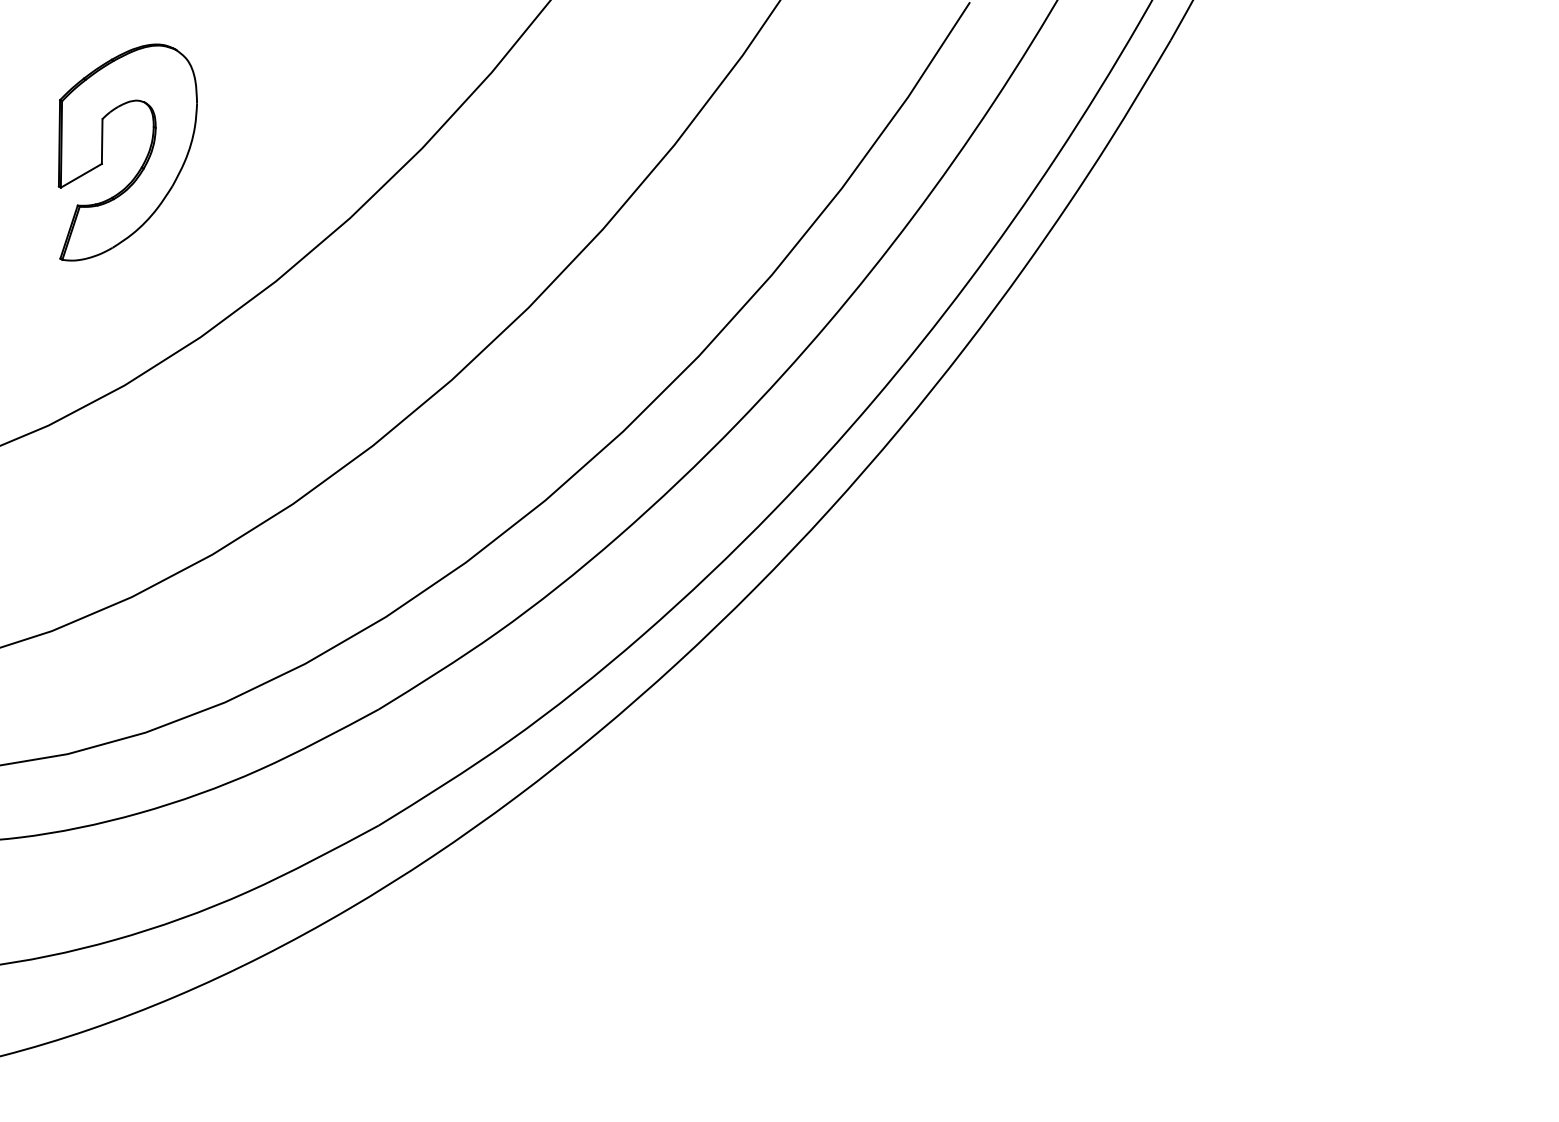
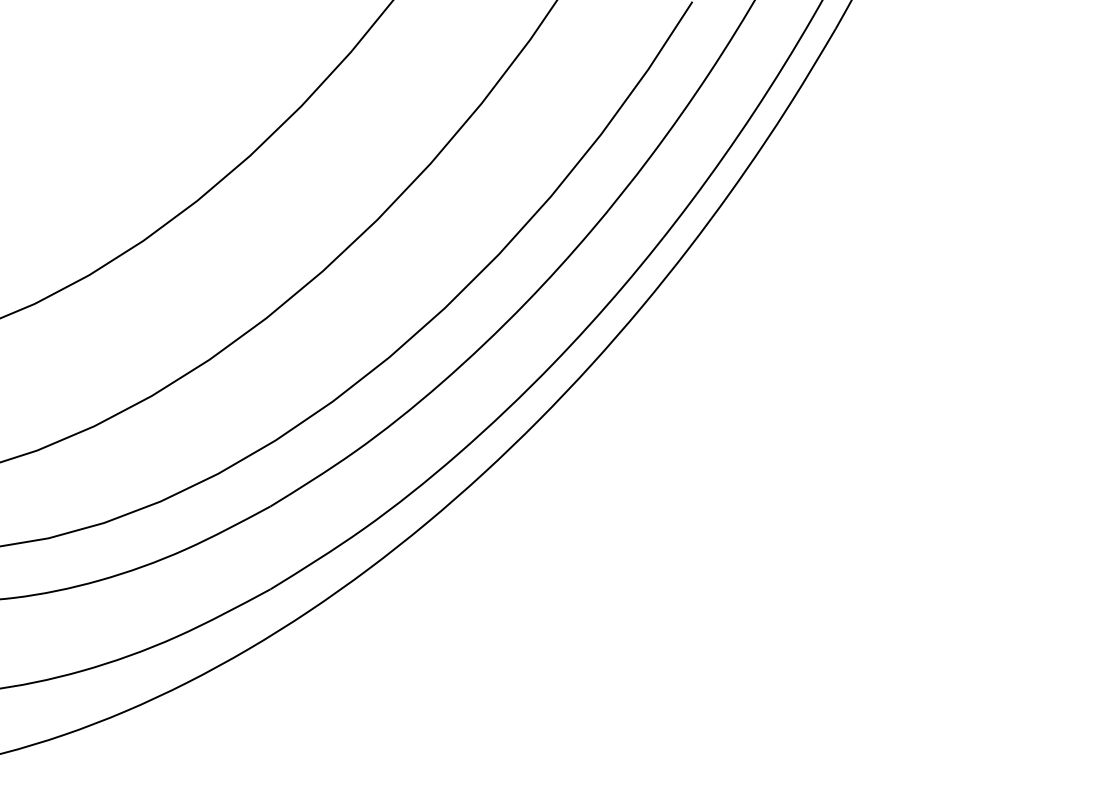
part: (142, 163) -> (101, 116), removed

